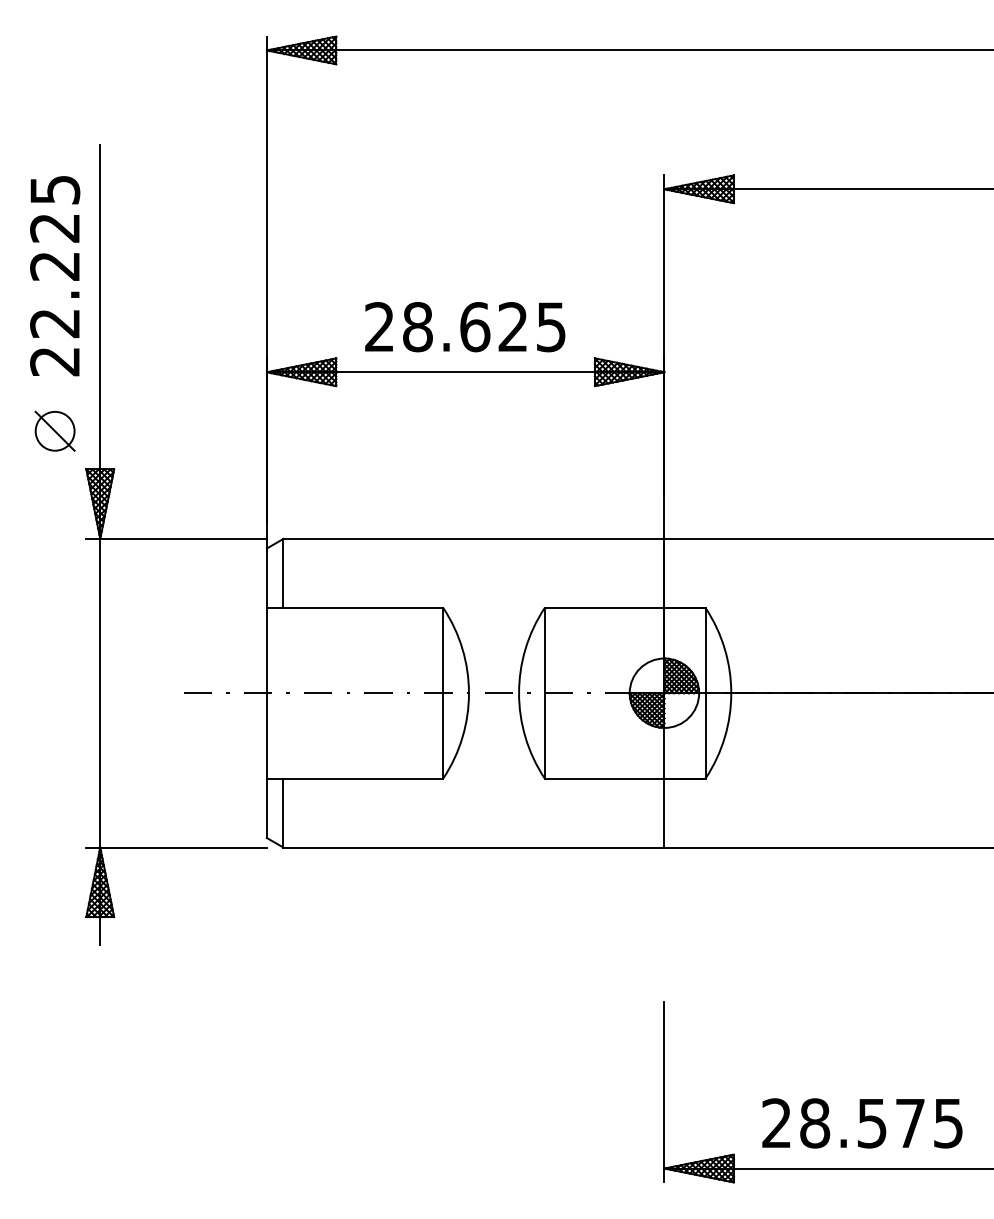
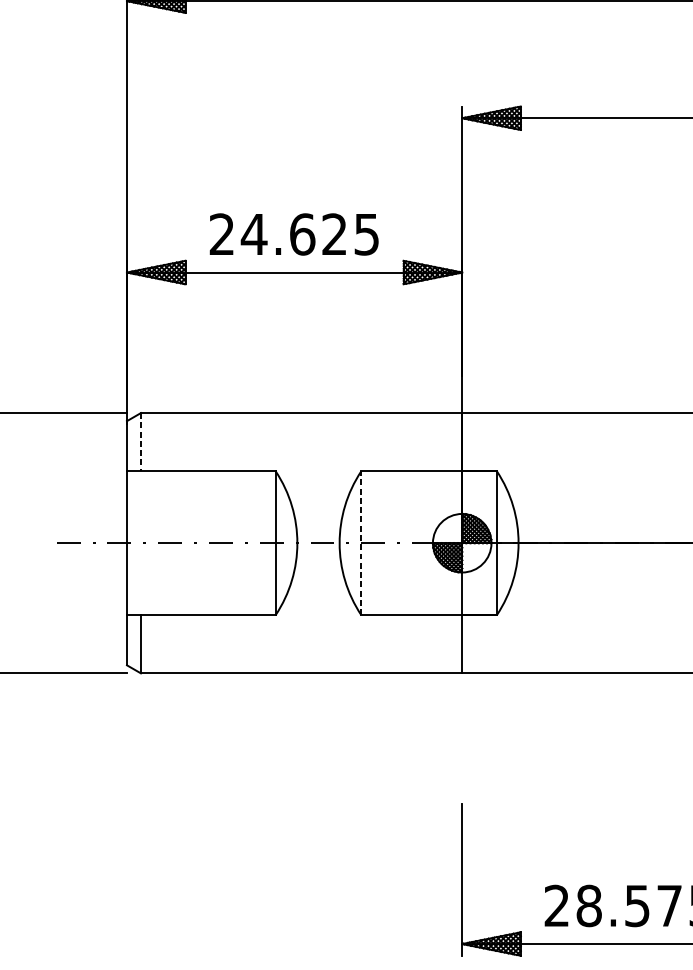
text: (417, 327) -> (253, 234), 28.625 -> 24.625
line: (283, 573) -> (140, 442), solid -> dashed
line: (544, 692) -> (361, 542), solid -> dashed

